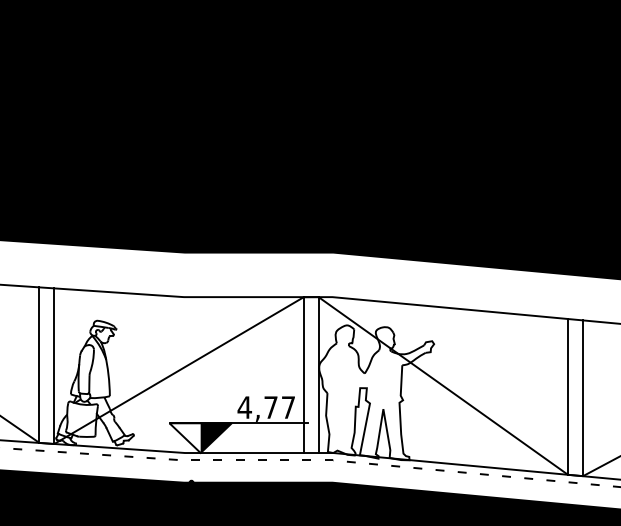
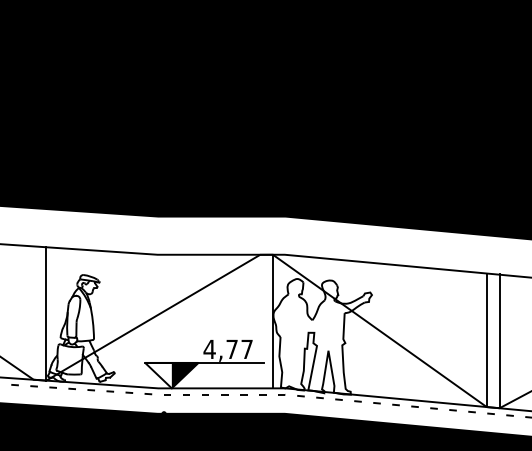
line: (39, 365) -> (33, 313), removed
line: (303, 375) -> (259, 321), removed

